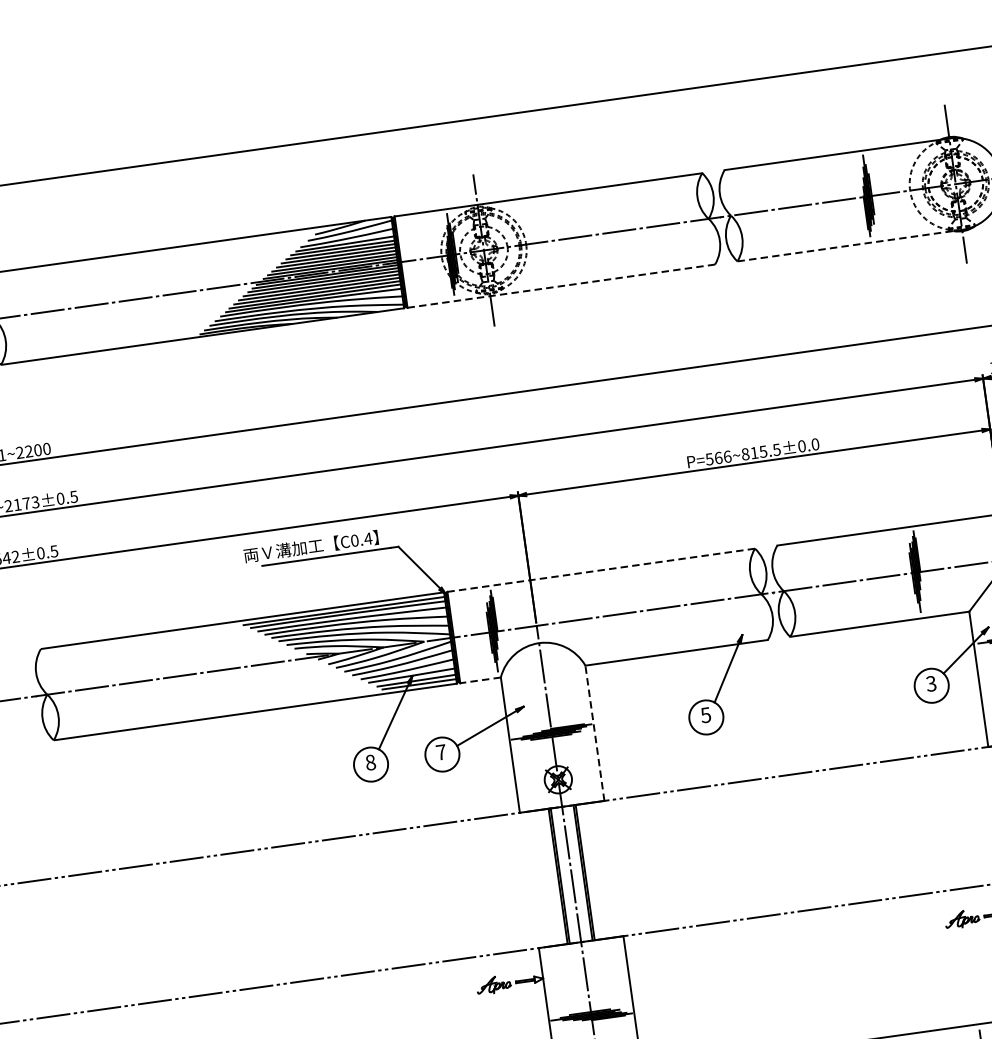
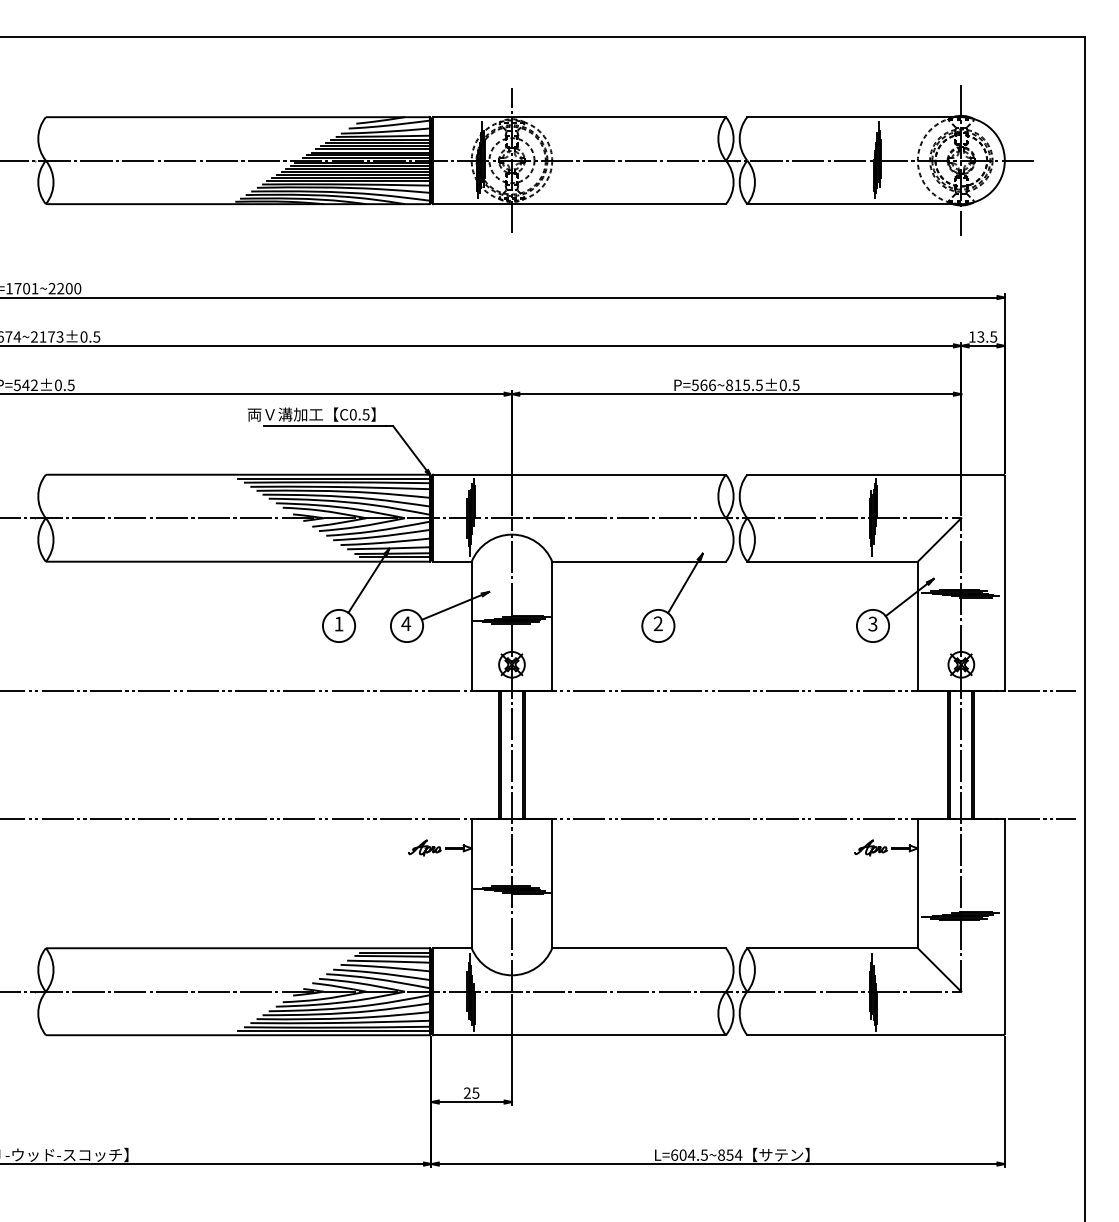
line: (850, 245) -> (854, 204), dashed -> solid
line: (562, 286) -> (580, 204), dashed -> solid
text: (814, 443) -> (795, 384), P=566~815.5±0.0 -> P=566~815.5±0.5
text: (367, 538) -> (365, 414), C0.4 -> C0.5
line: (601, 570) -> (579, 474), dashed -> solid
line: (479, 680) -> (451, 561), dashed -> solid
text: (705, 714) -> (657, 623), 5 -> 2
line: (595, 732) -> (552, 625), dashed -> solid
text: (441, 752) -> (406, 623), 7 -> 4
text: (370, 762) -> (338, 623), 8 -> 1

